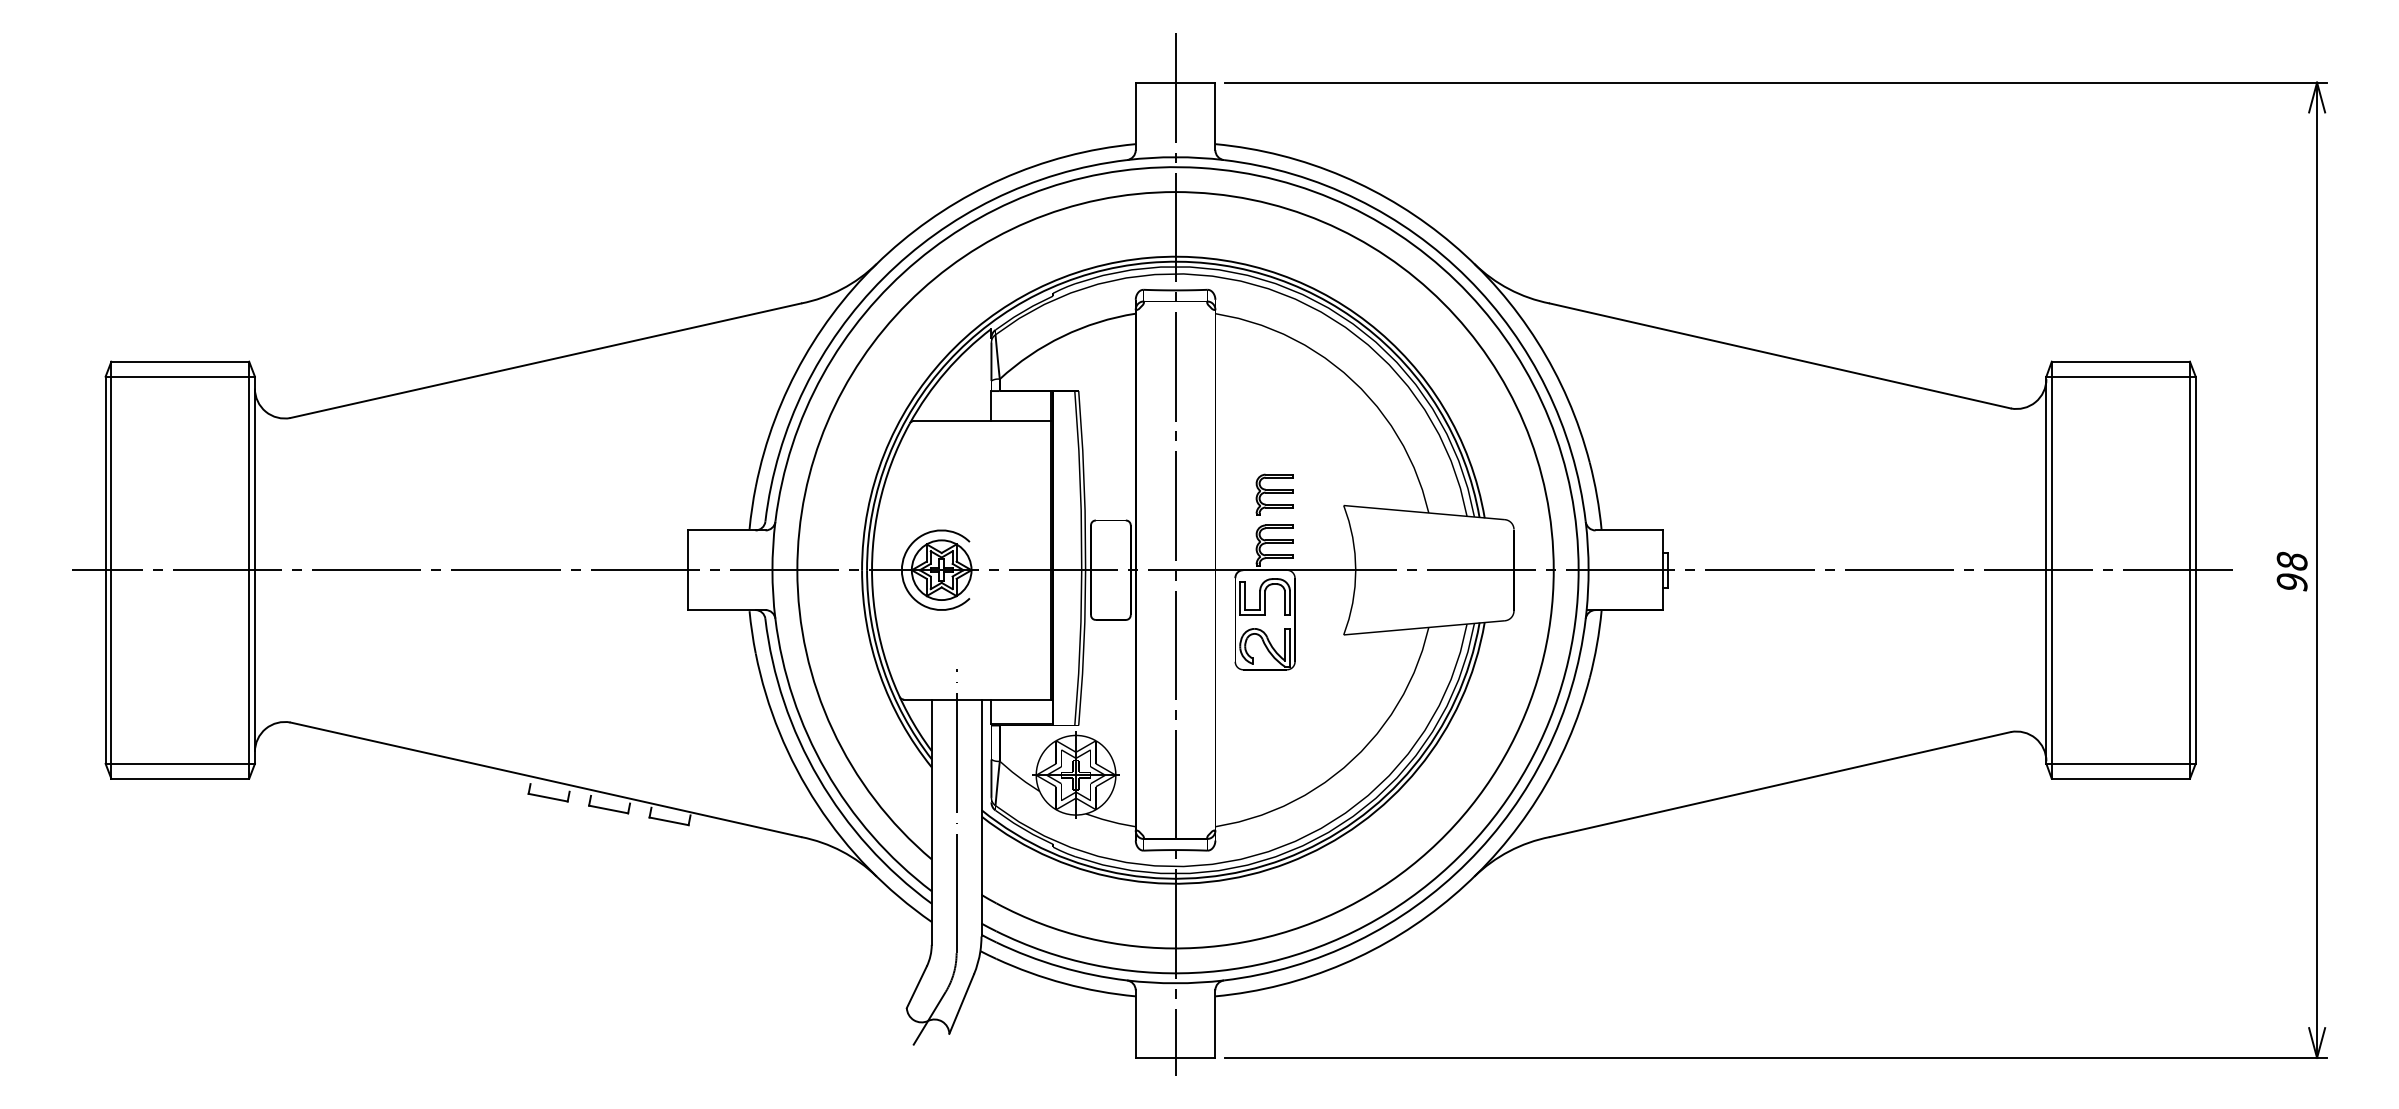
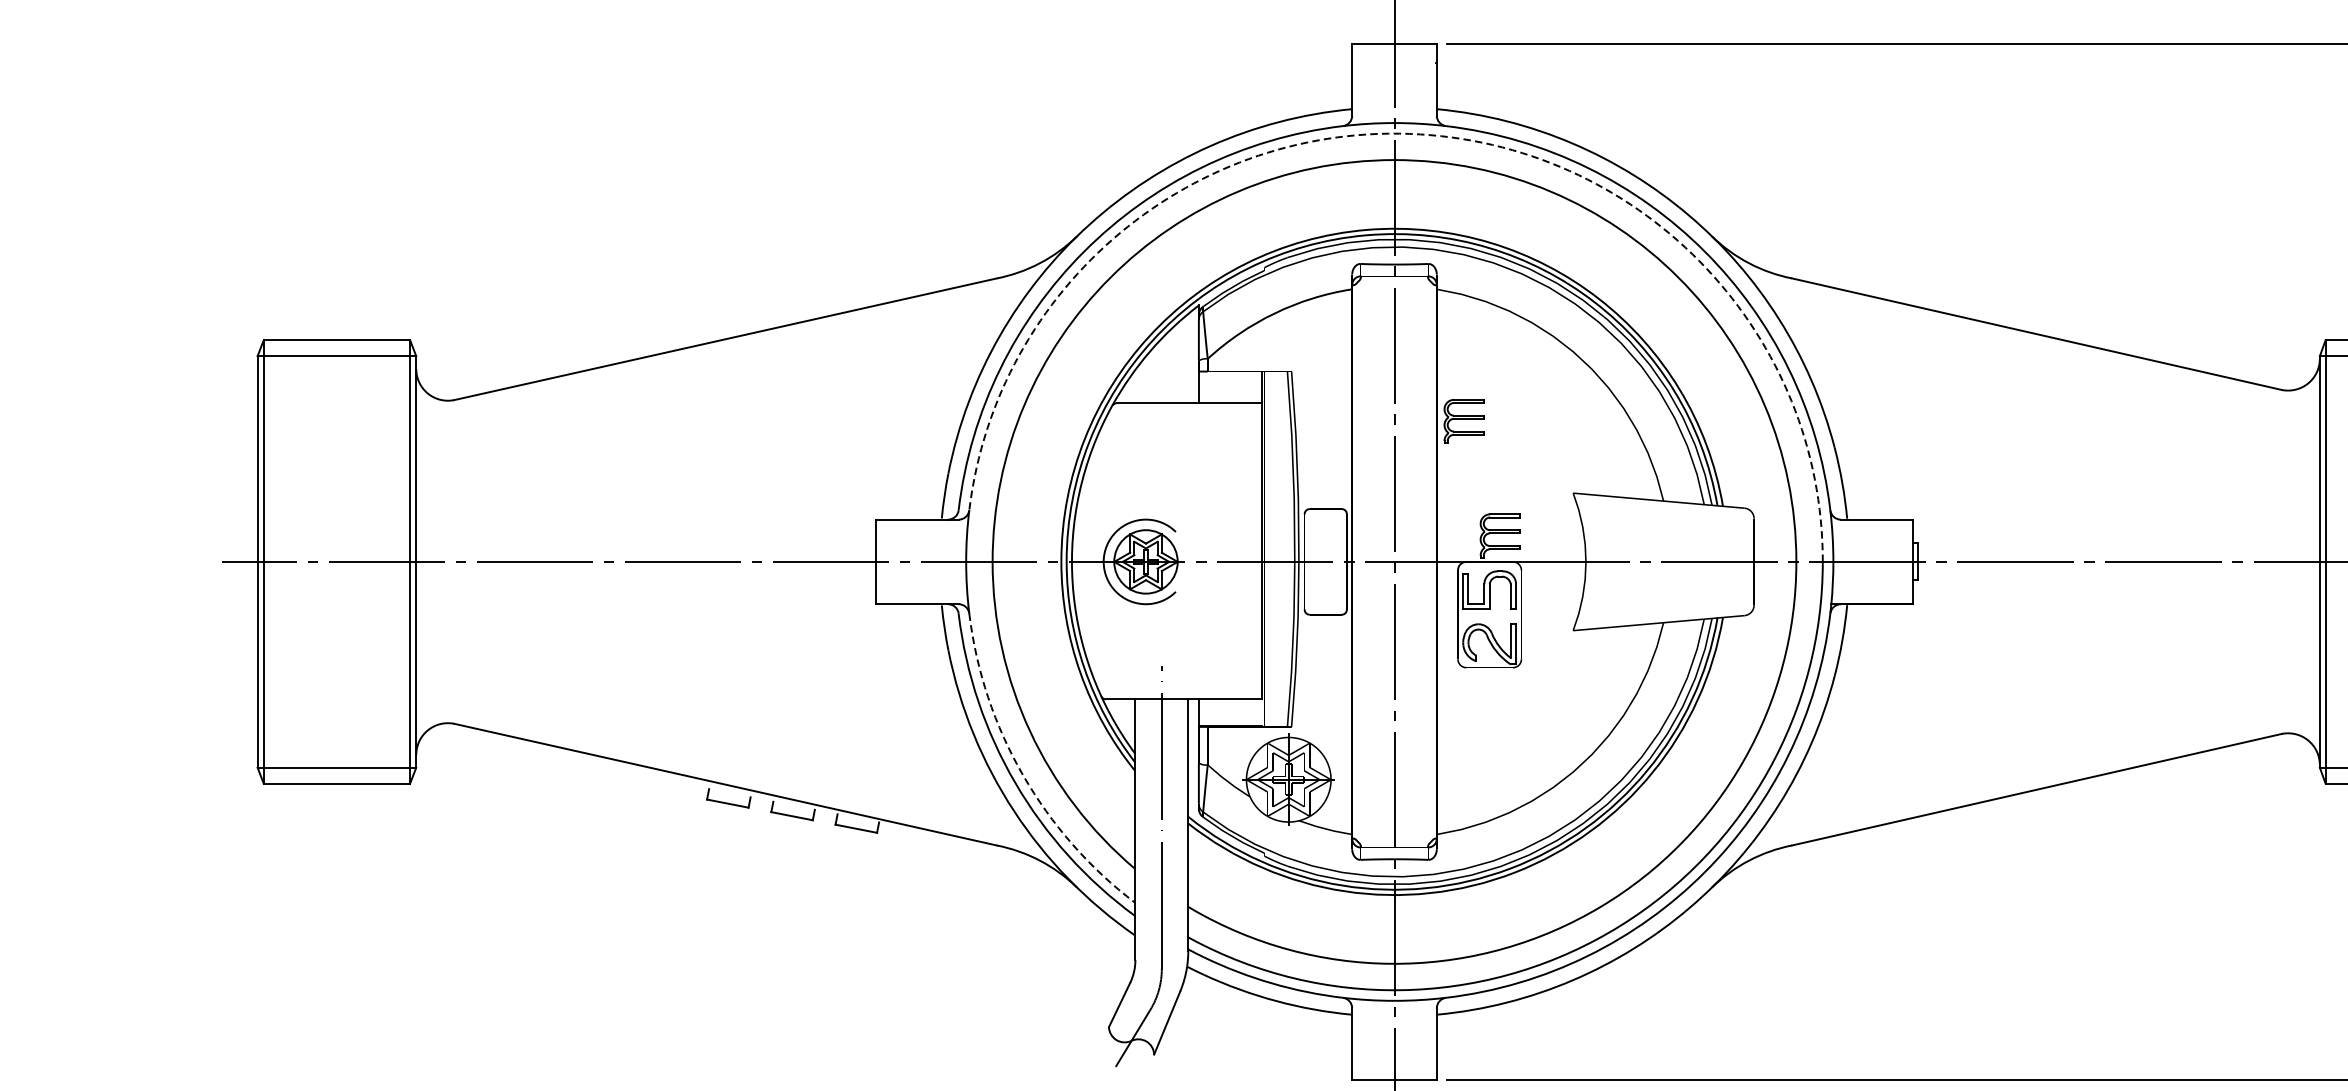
arc: (1199, 167) -> (1419, 133), solid -> dashed
part: (1274, 494) -> (1463, 420), moved
arc: (825, 770) -> (1022, 774), solid -> dashed

